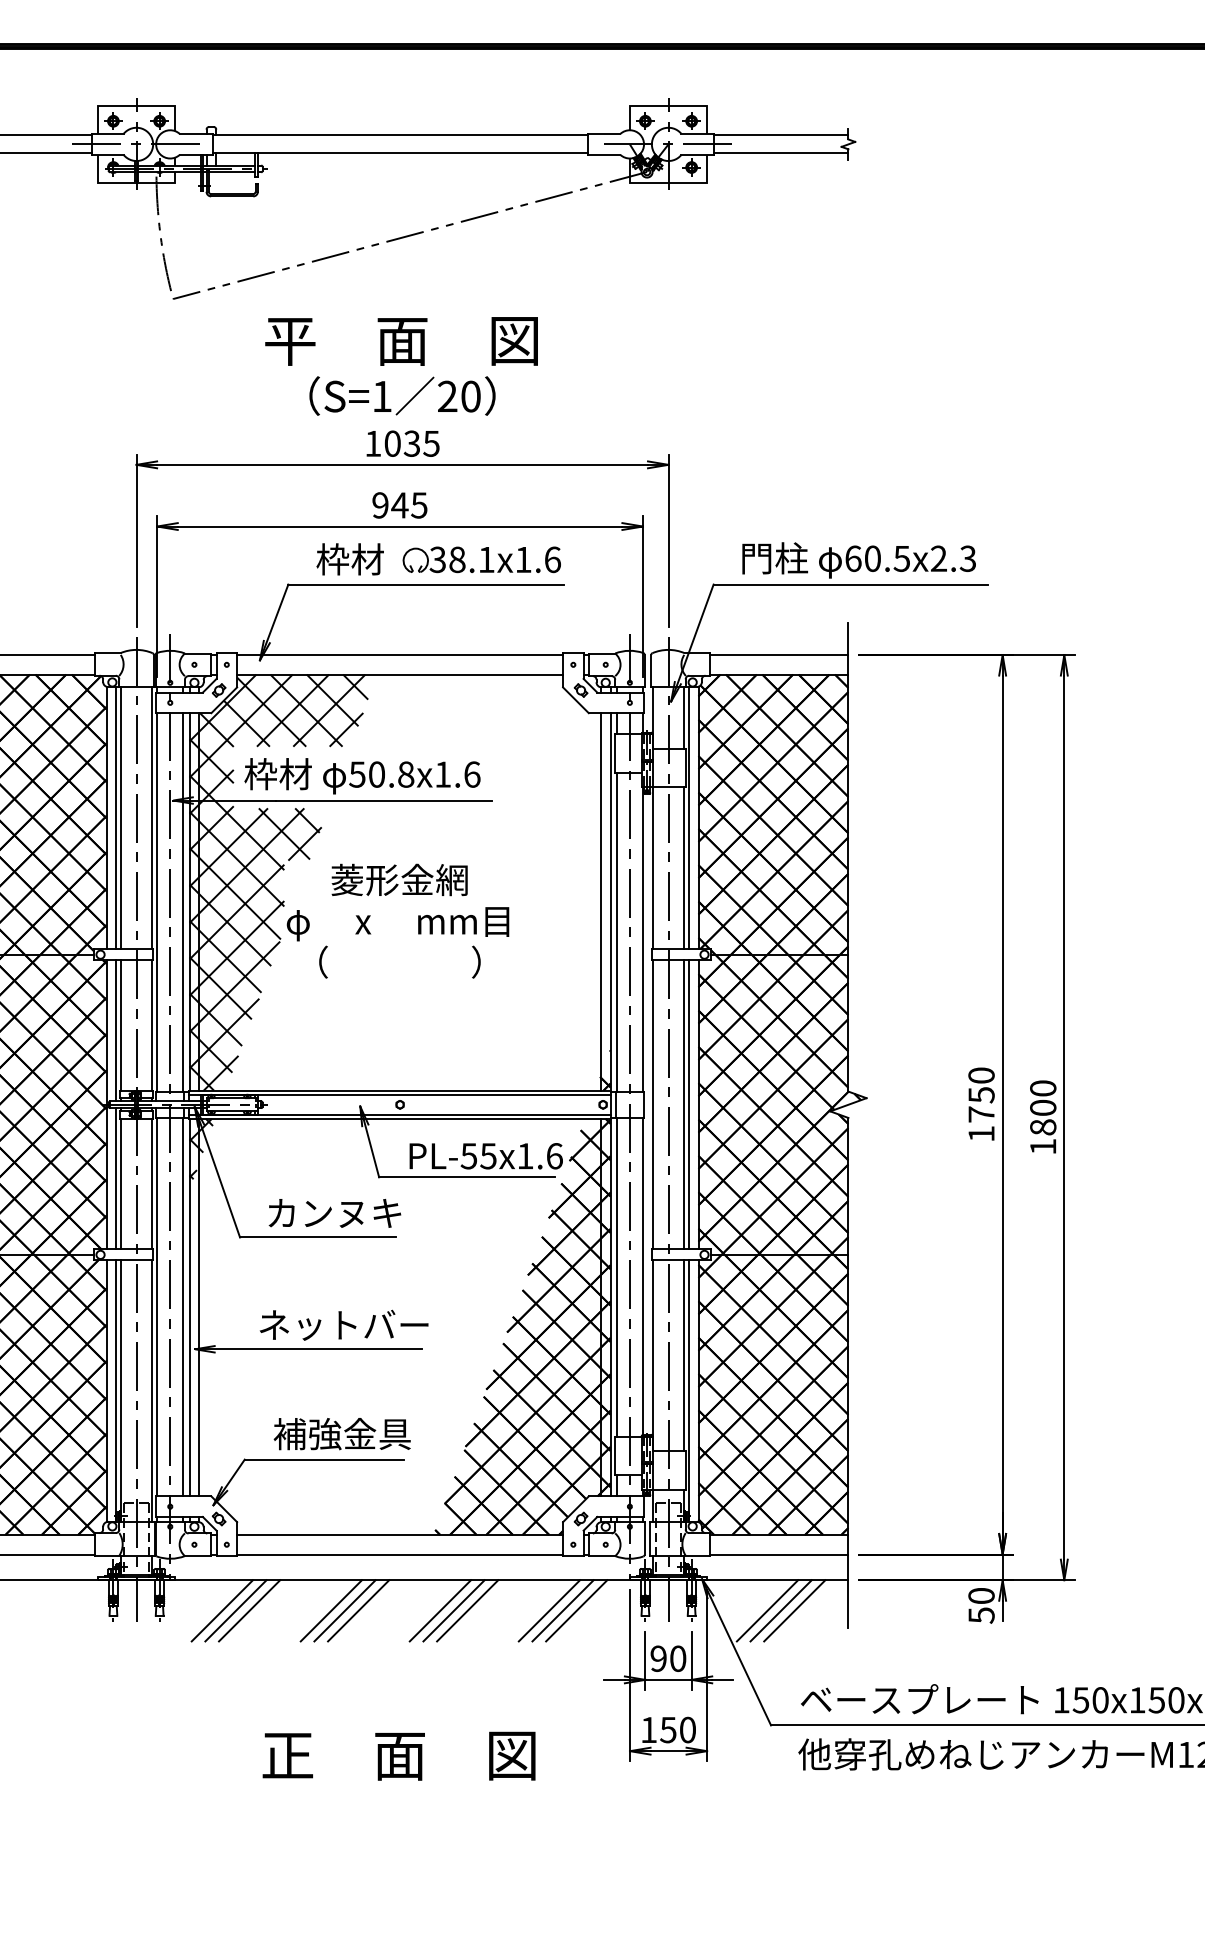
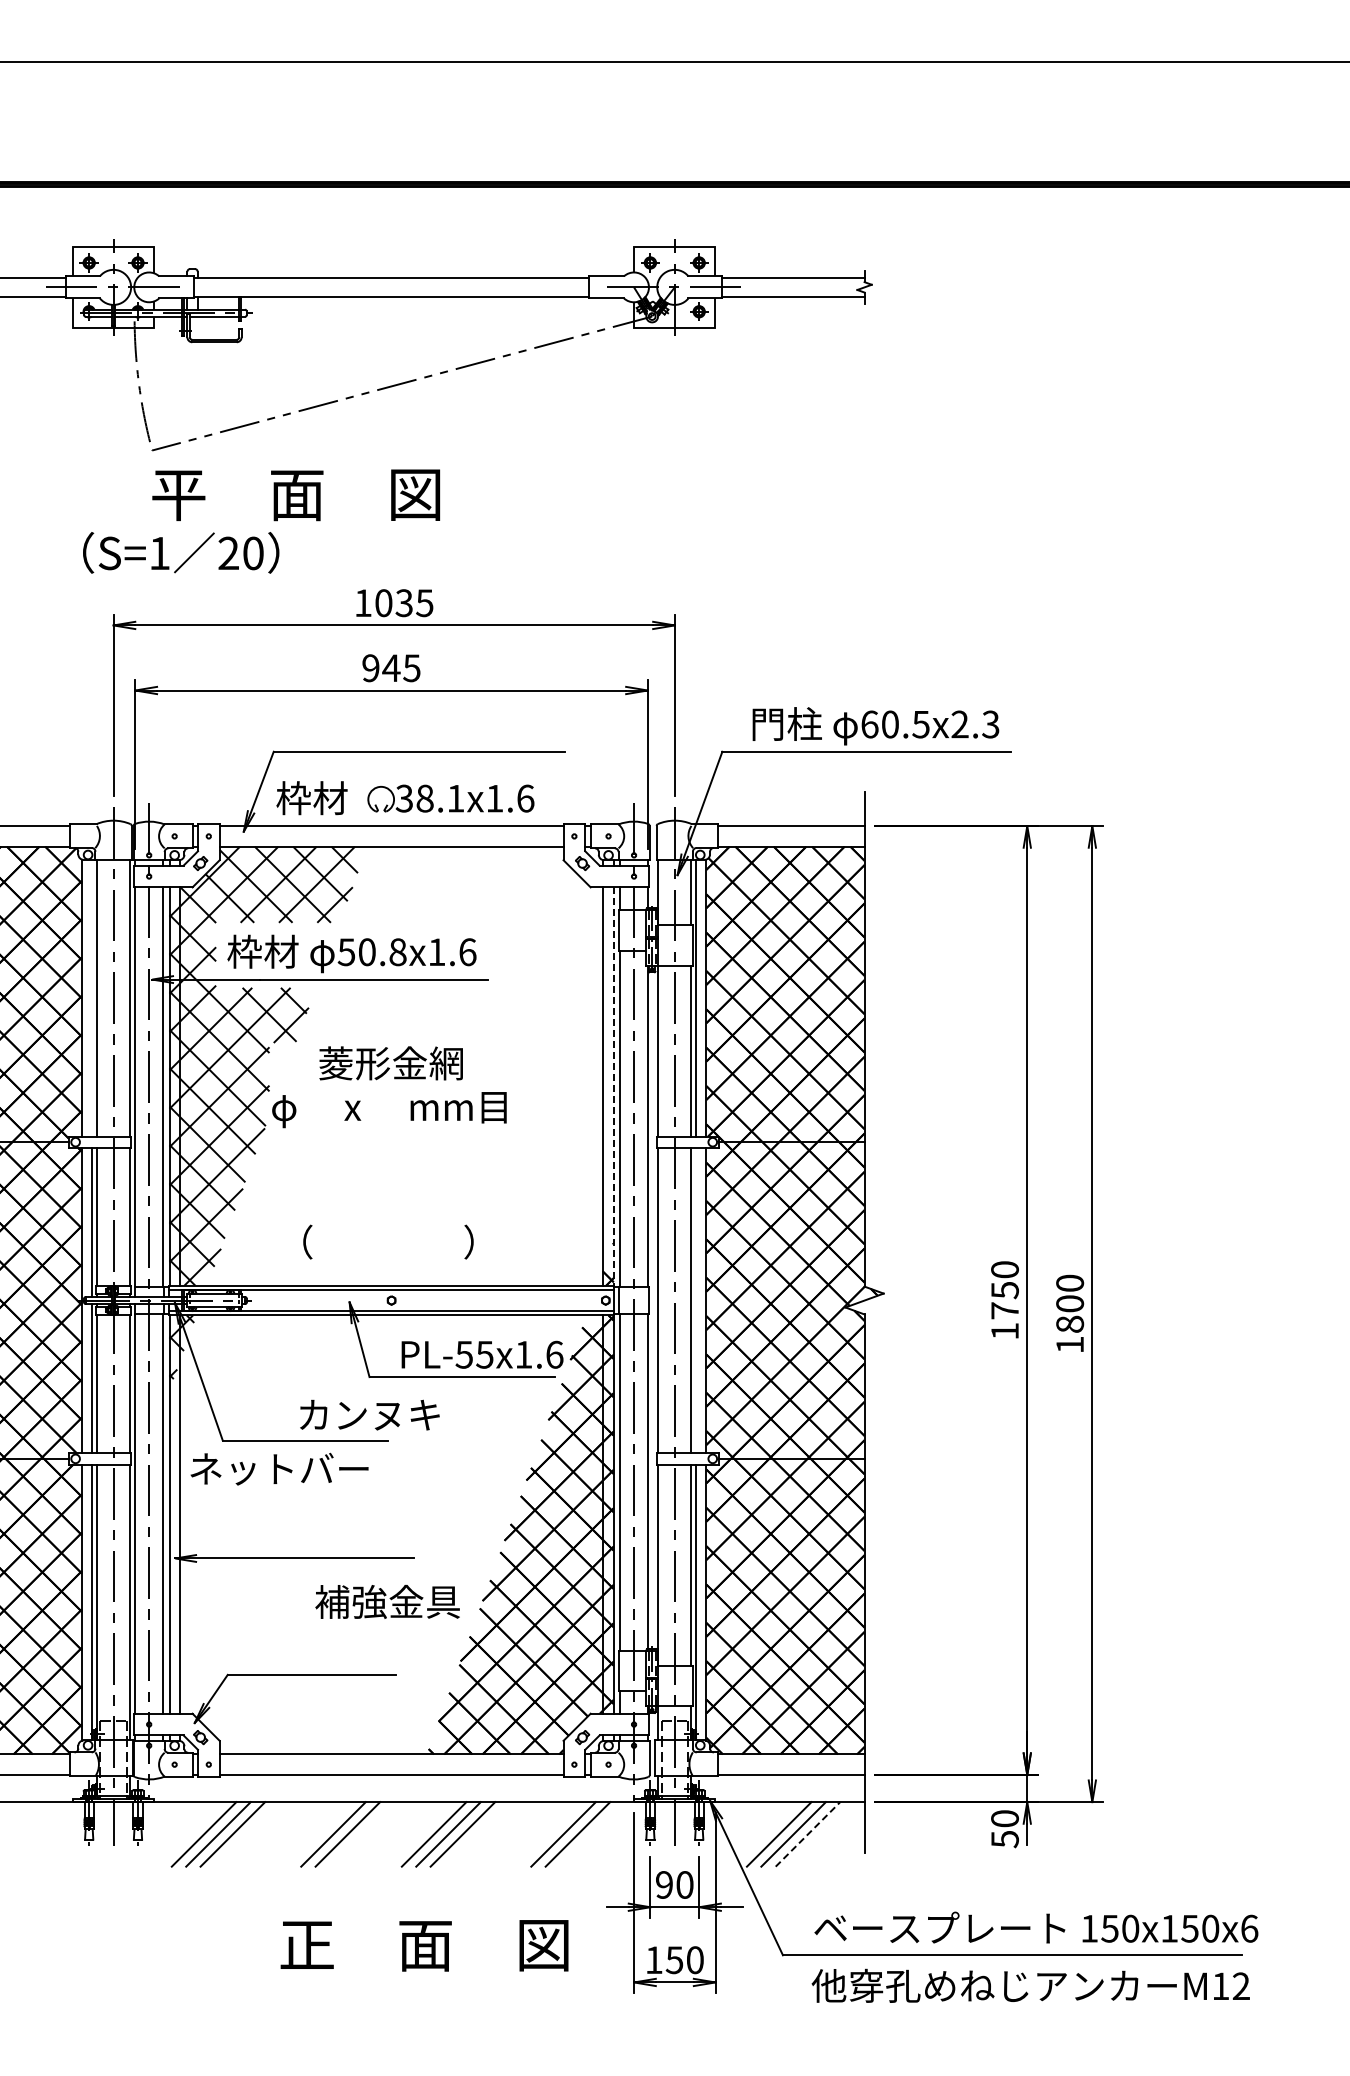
text: (401, 341) -> (296, 495), moved
text: (402, 395) -> (181, 552), moved
part: (438, 559) -> (405, 798), moved
line: (116, 817) -> (92, 997), removed
line: (610, 902) -> (613, 1087), solid -> dashed
text: (399, 961) -> (388, 1241), moved
line: (689, 1104) -> (696, 1300), removed
text: (334, 1212) -> (369, 1414), moved
text: (344, 1324) -> (279, 1468), moved
text: (342, 1433) -> (387, 1601), moved
line: (330, 1610) -> (318, 1834), removed
line: (548, 1610) -> (548, 1834), removed
line: (795, 1610) -> (808, 1834), solid -> dashed
text: (399, 1755) -> (424, 1945), moved

